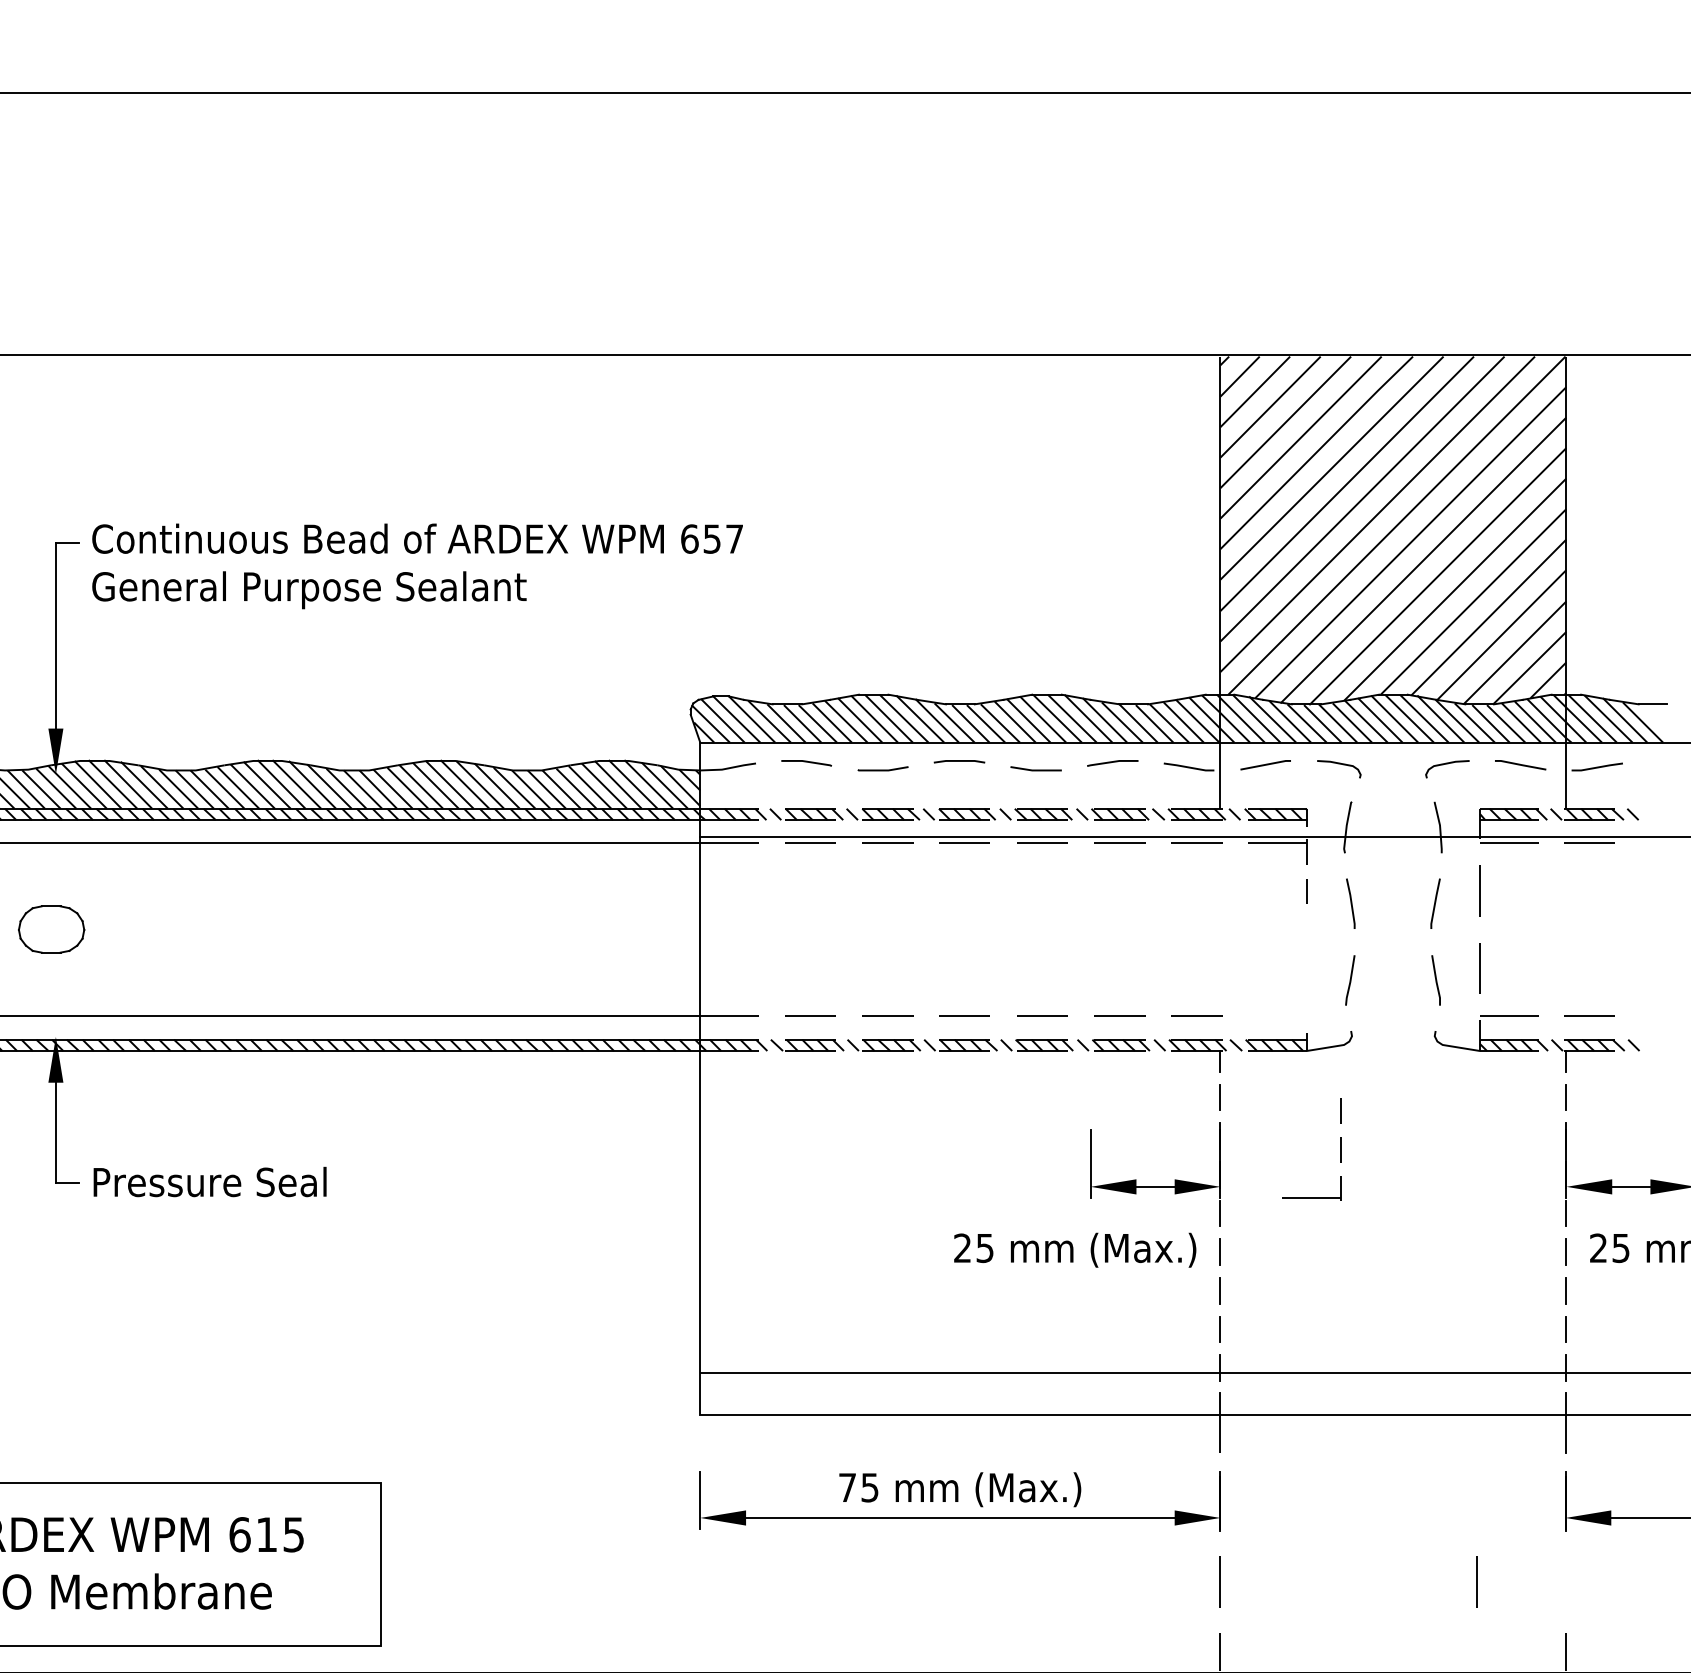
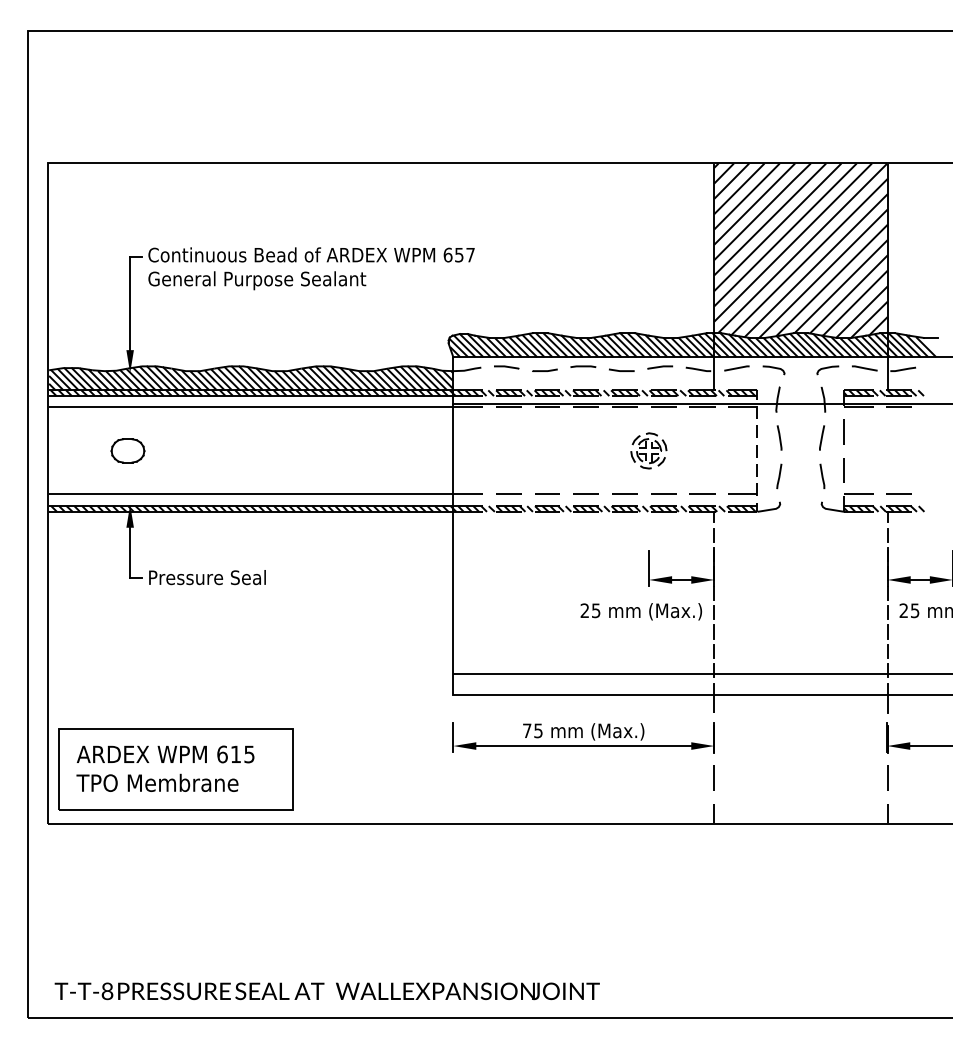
part: (1089, 928) -> (648, 450), added
part: (1338, 1150) -> (756, 470), moved
line: (1476, 1580) -> (887, 777), moved

